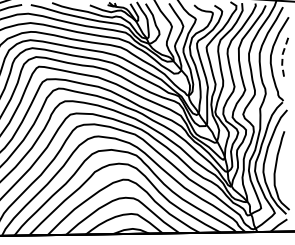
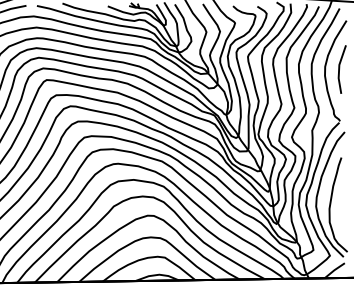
line: (282, 57) -> (339, 68), dashed -> solid

